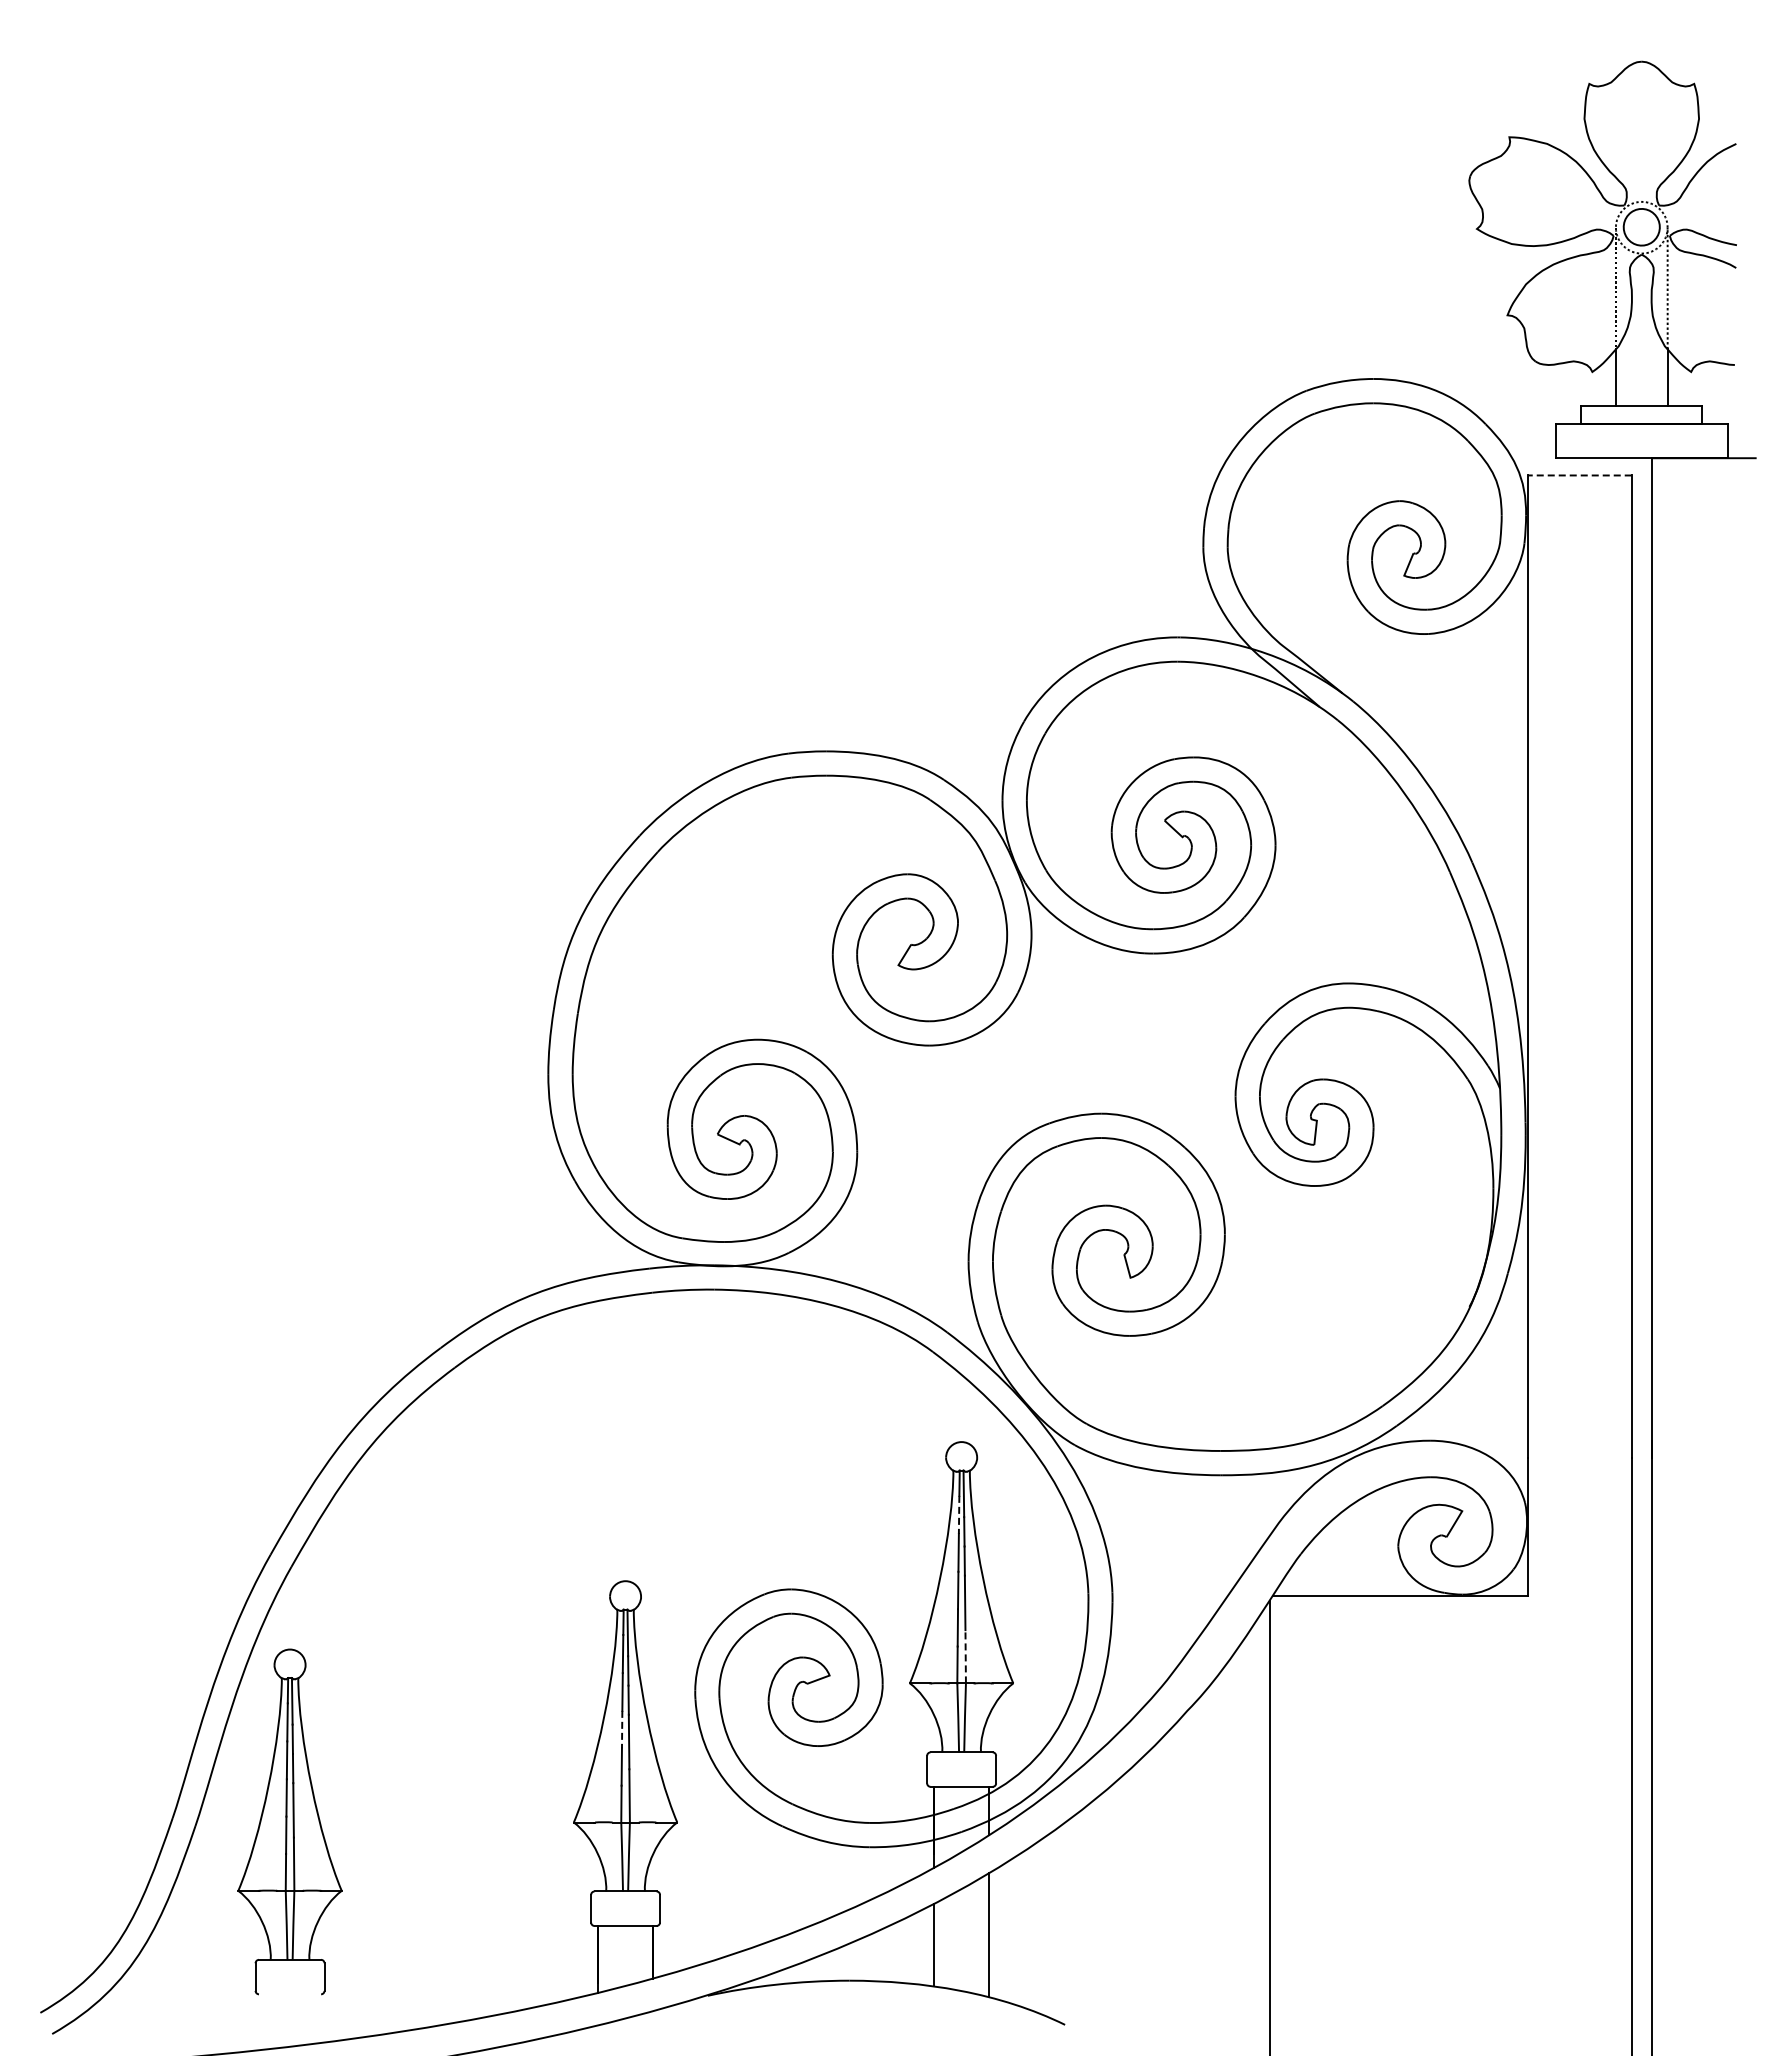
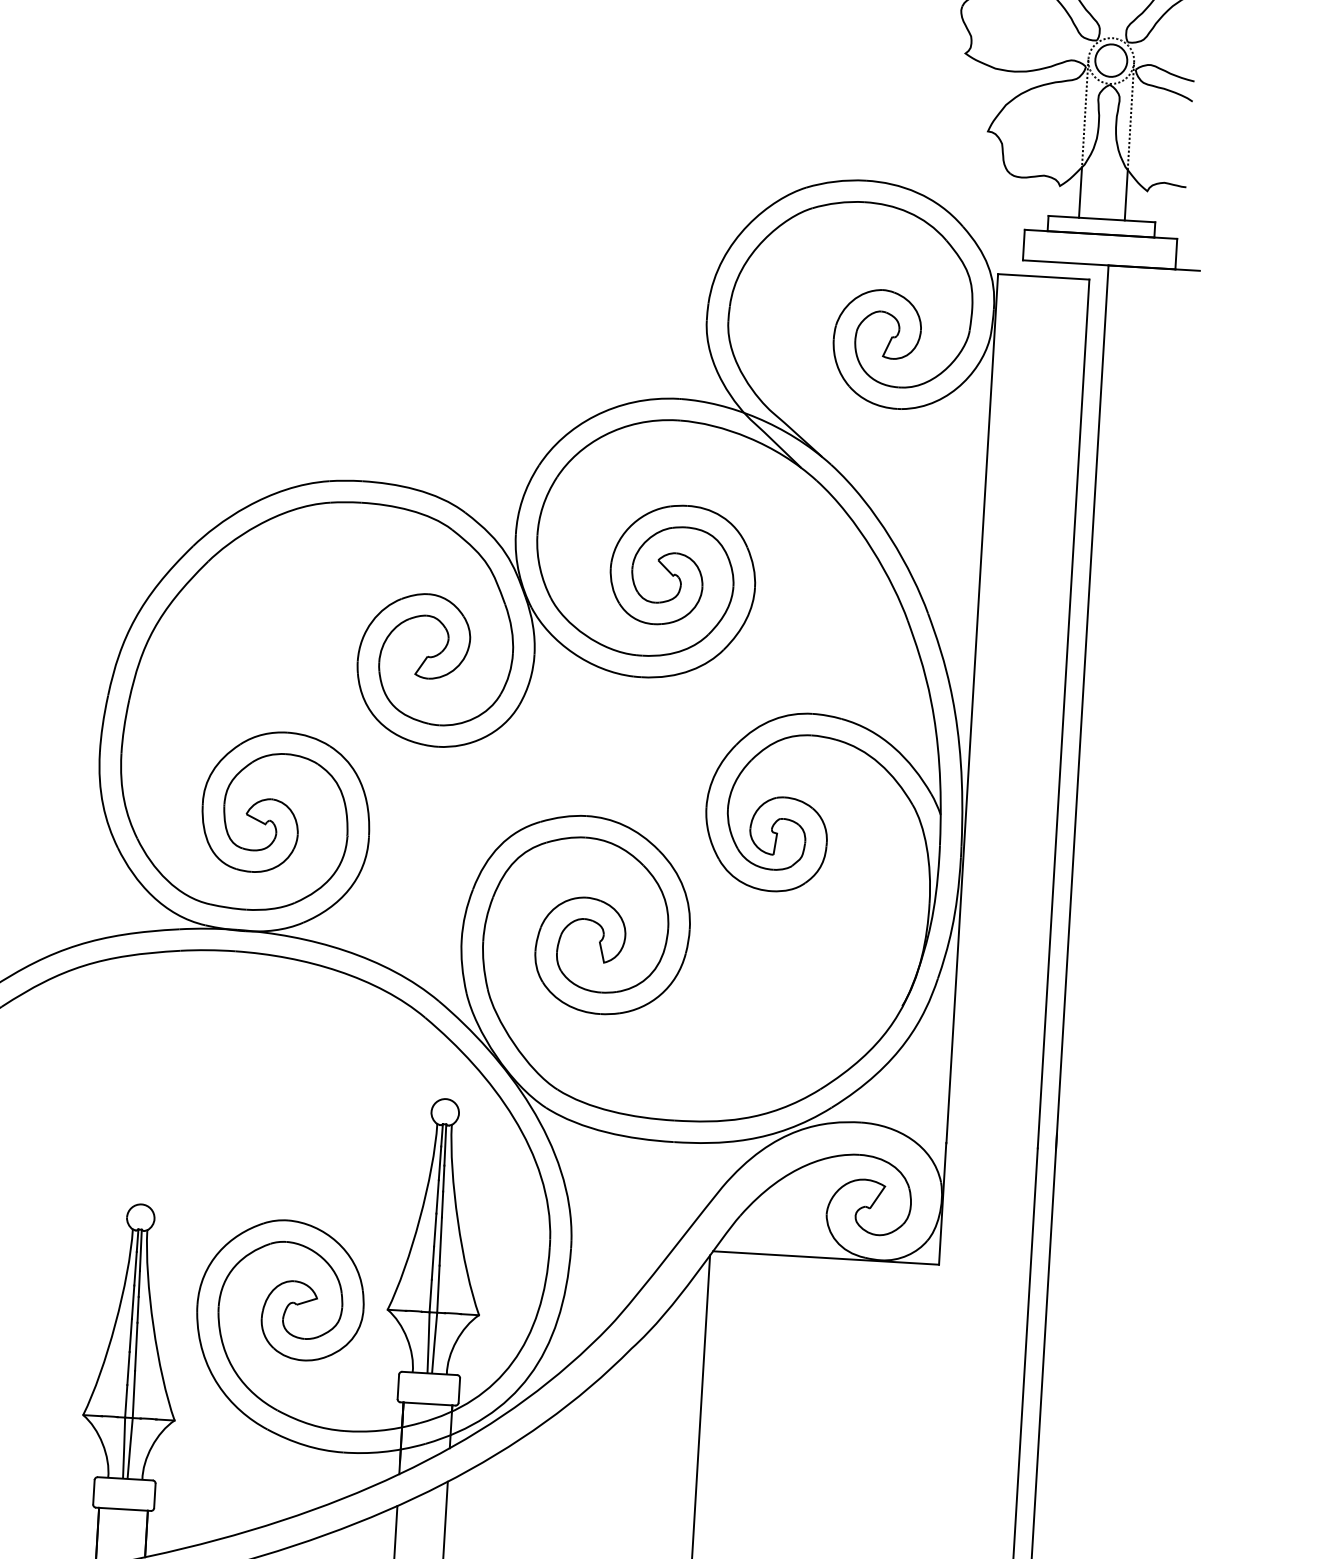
line: (1580, 475) -> (1044, 276), dashed -> solid
line: (959, 1515) -> (440, 1163), dashed -> solid
line: (965, 1656) -> (438, 1288), dashed -> solid
line: (622, 1729) -> (131, 1335), dashed -> solid

